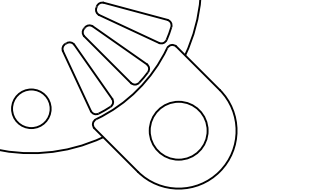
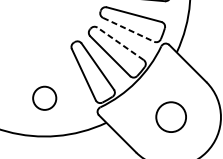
line: (129, 28) -> (129, 29), solid -> dashed
line: (119, 45) -> (120, 44), solid -> dashed
circle: (31, 108) -> (44, 98), size x0.7
circle: (178, 130) -> (171, 117), size x0.6

